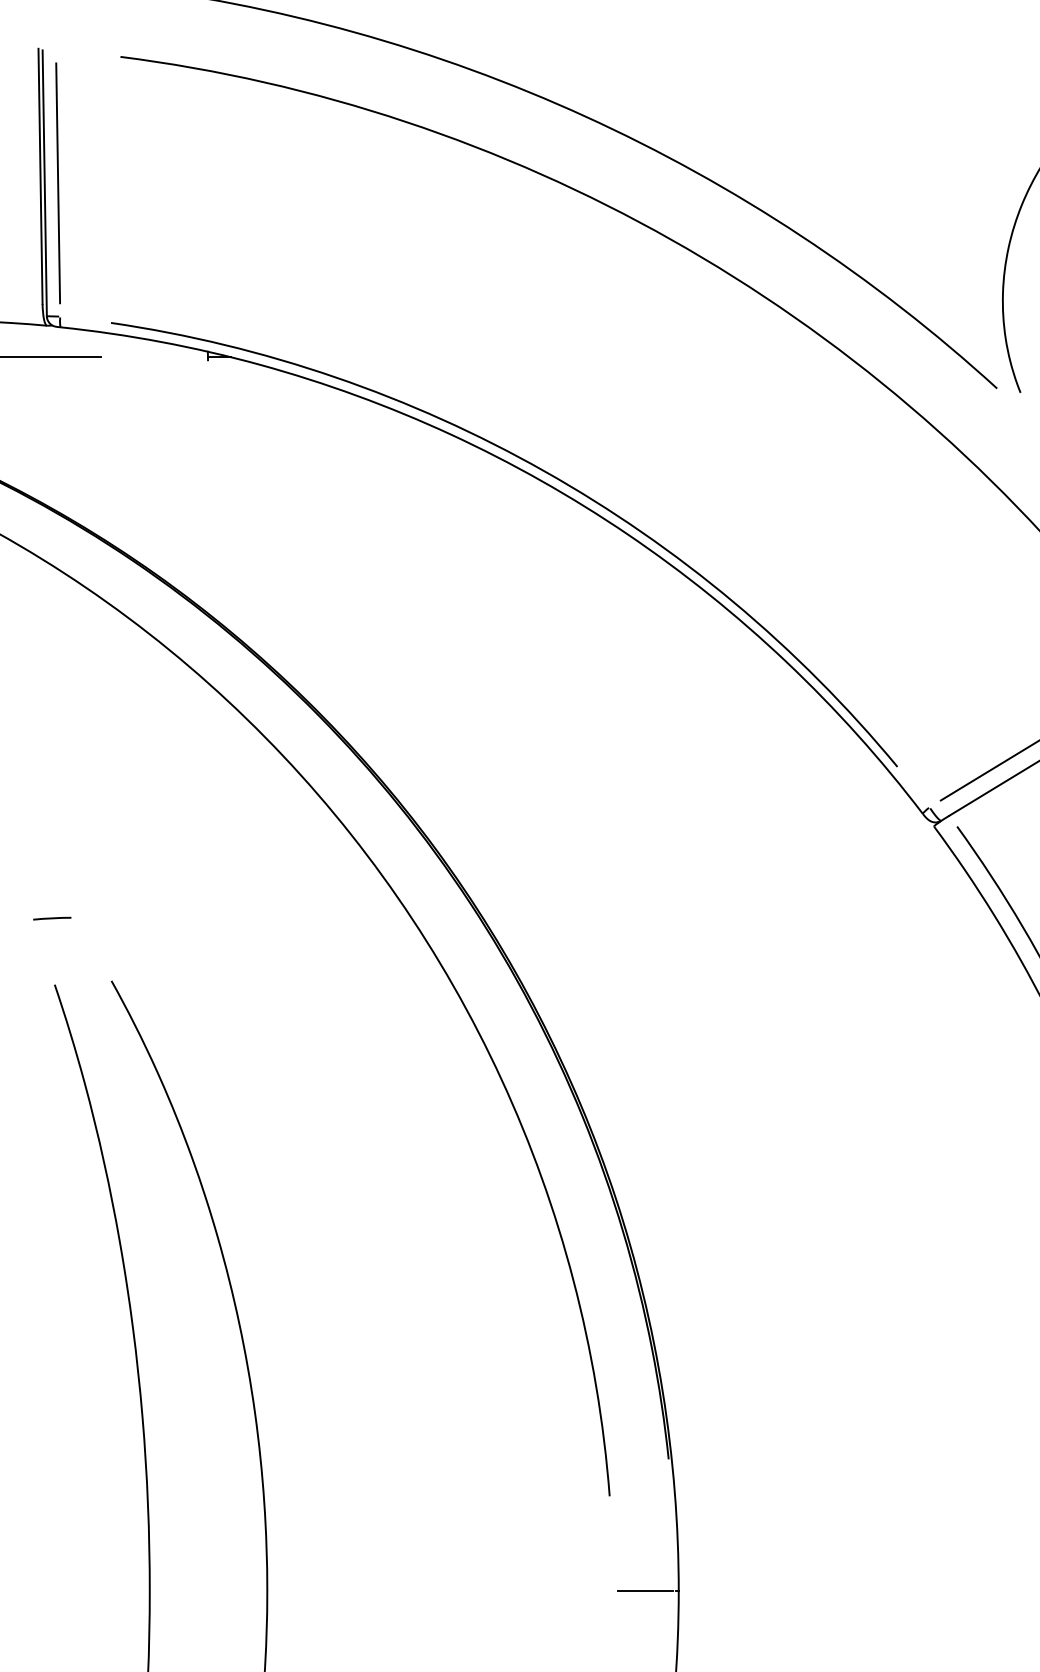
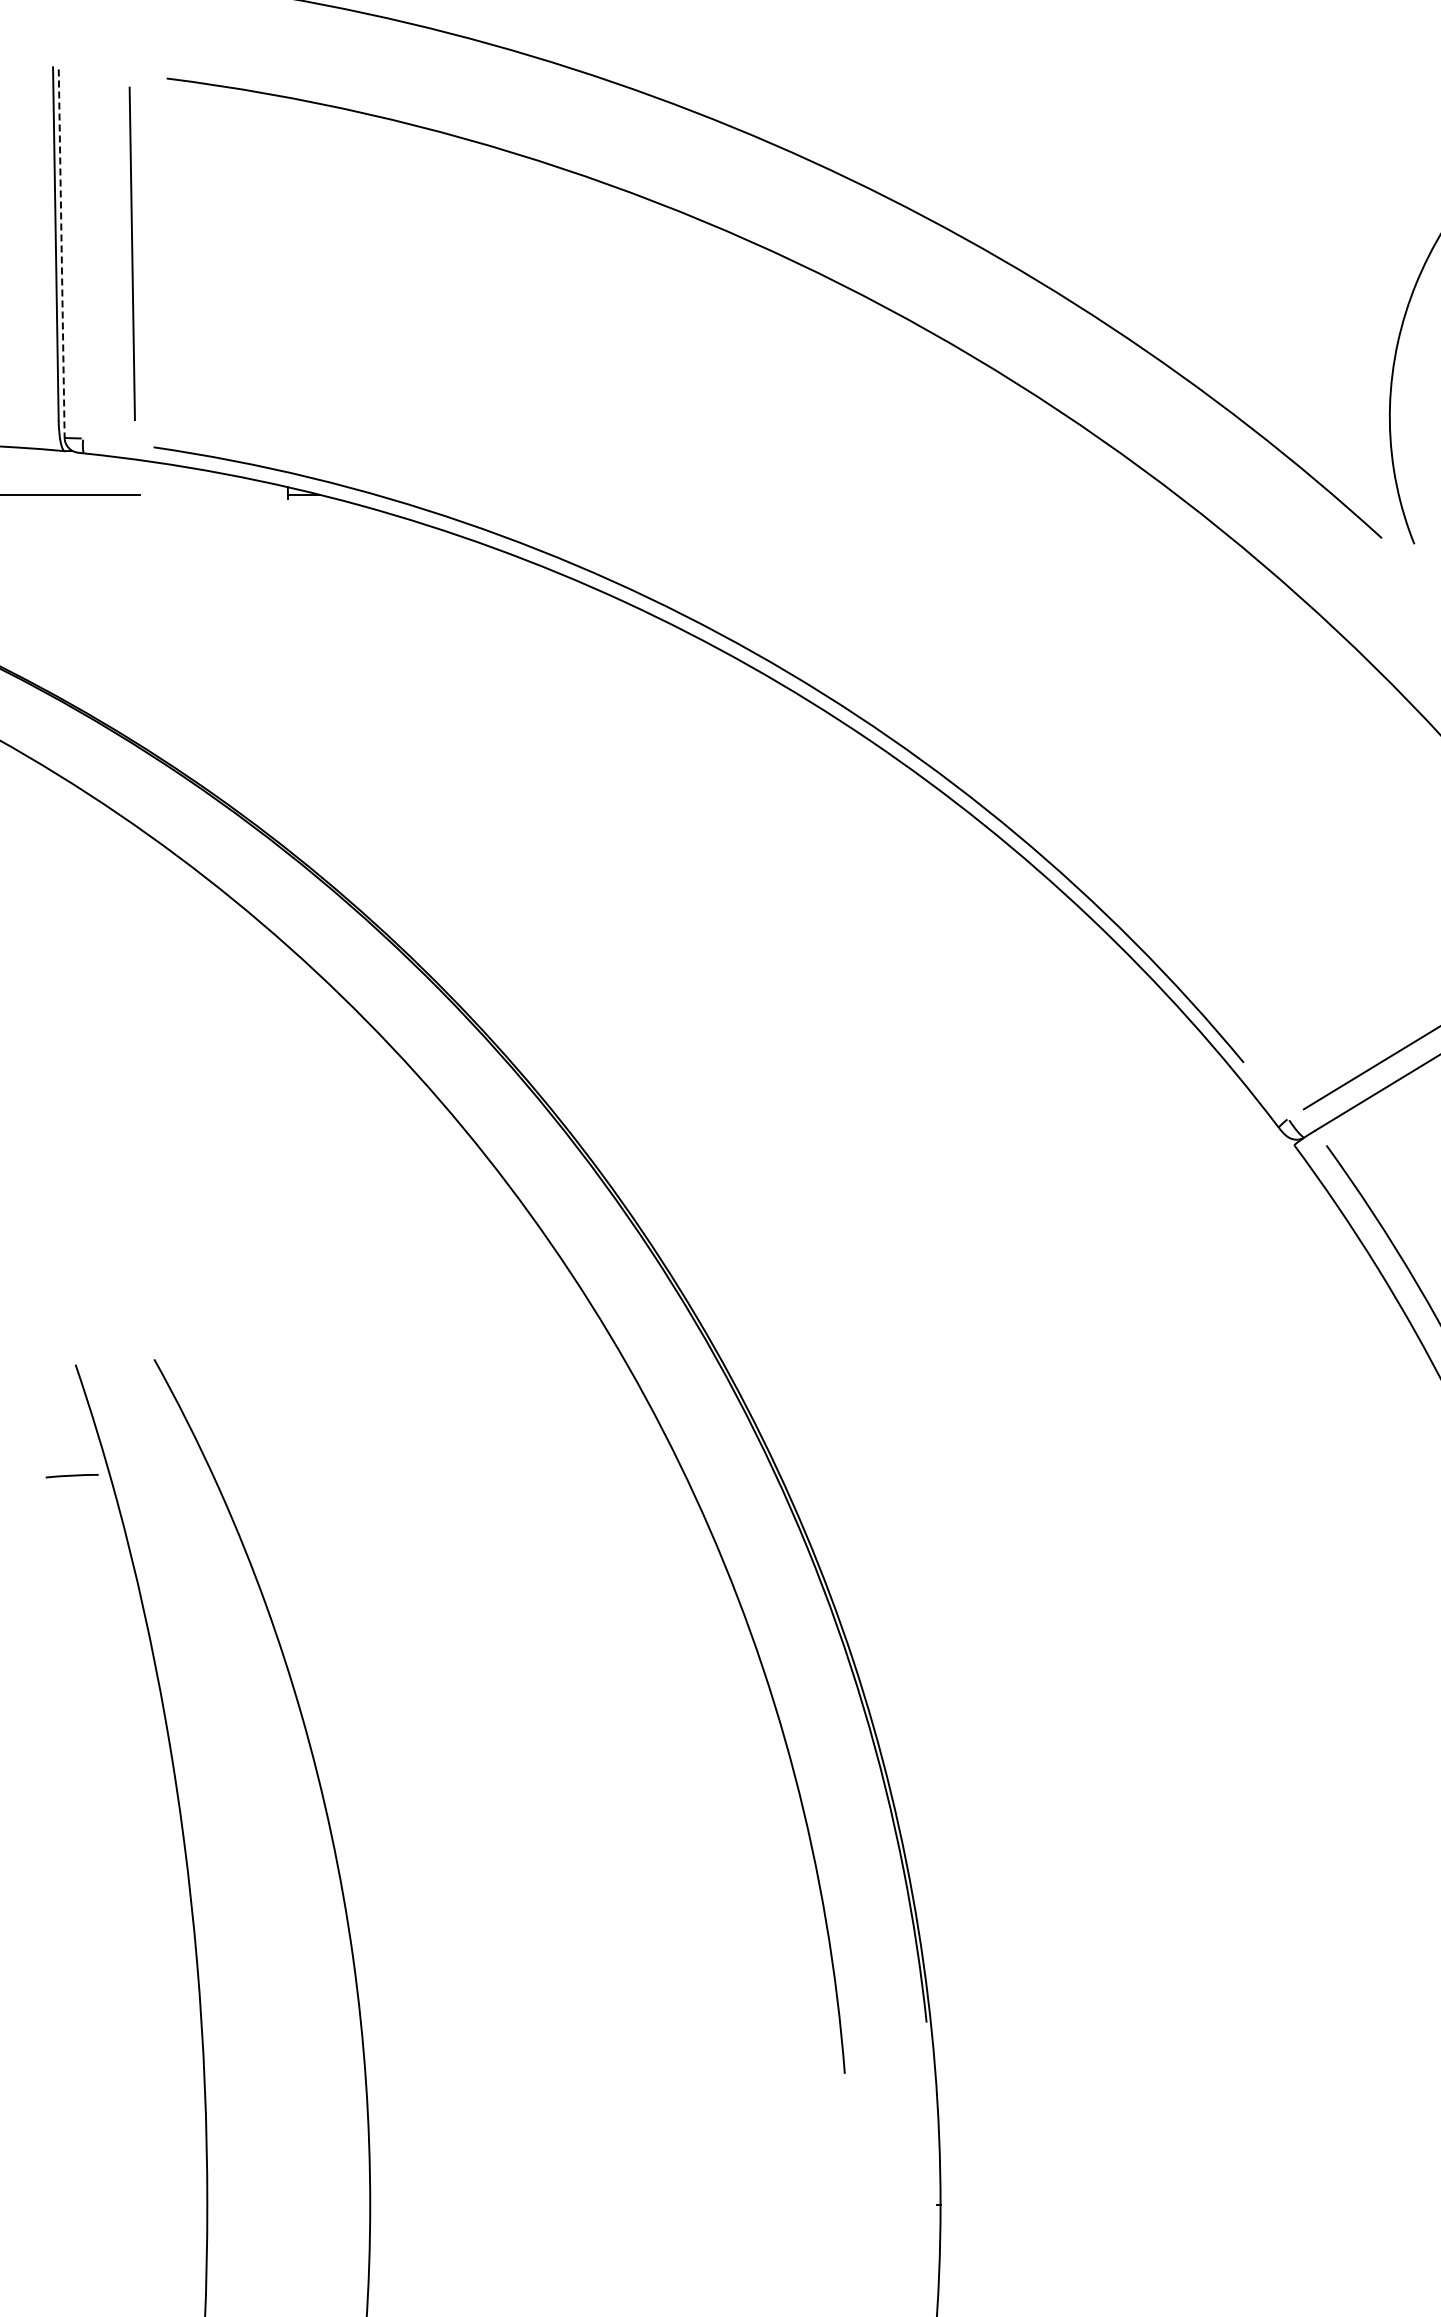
line: (44, 183) -> (61, 254), solid -> dashed
line: (57, 183) -> (131, 253), moved
line: (51, 918) -> (71, 1476), moved
line: (645, 1591) -> (894, 2205), removed

